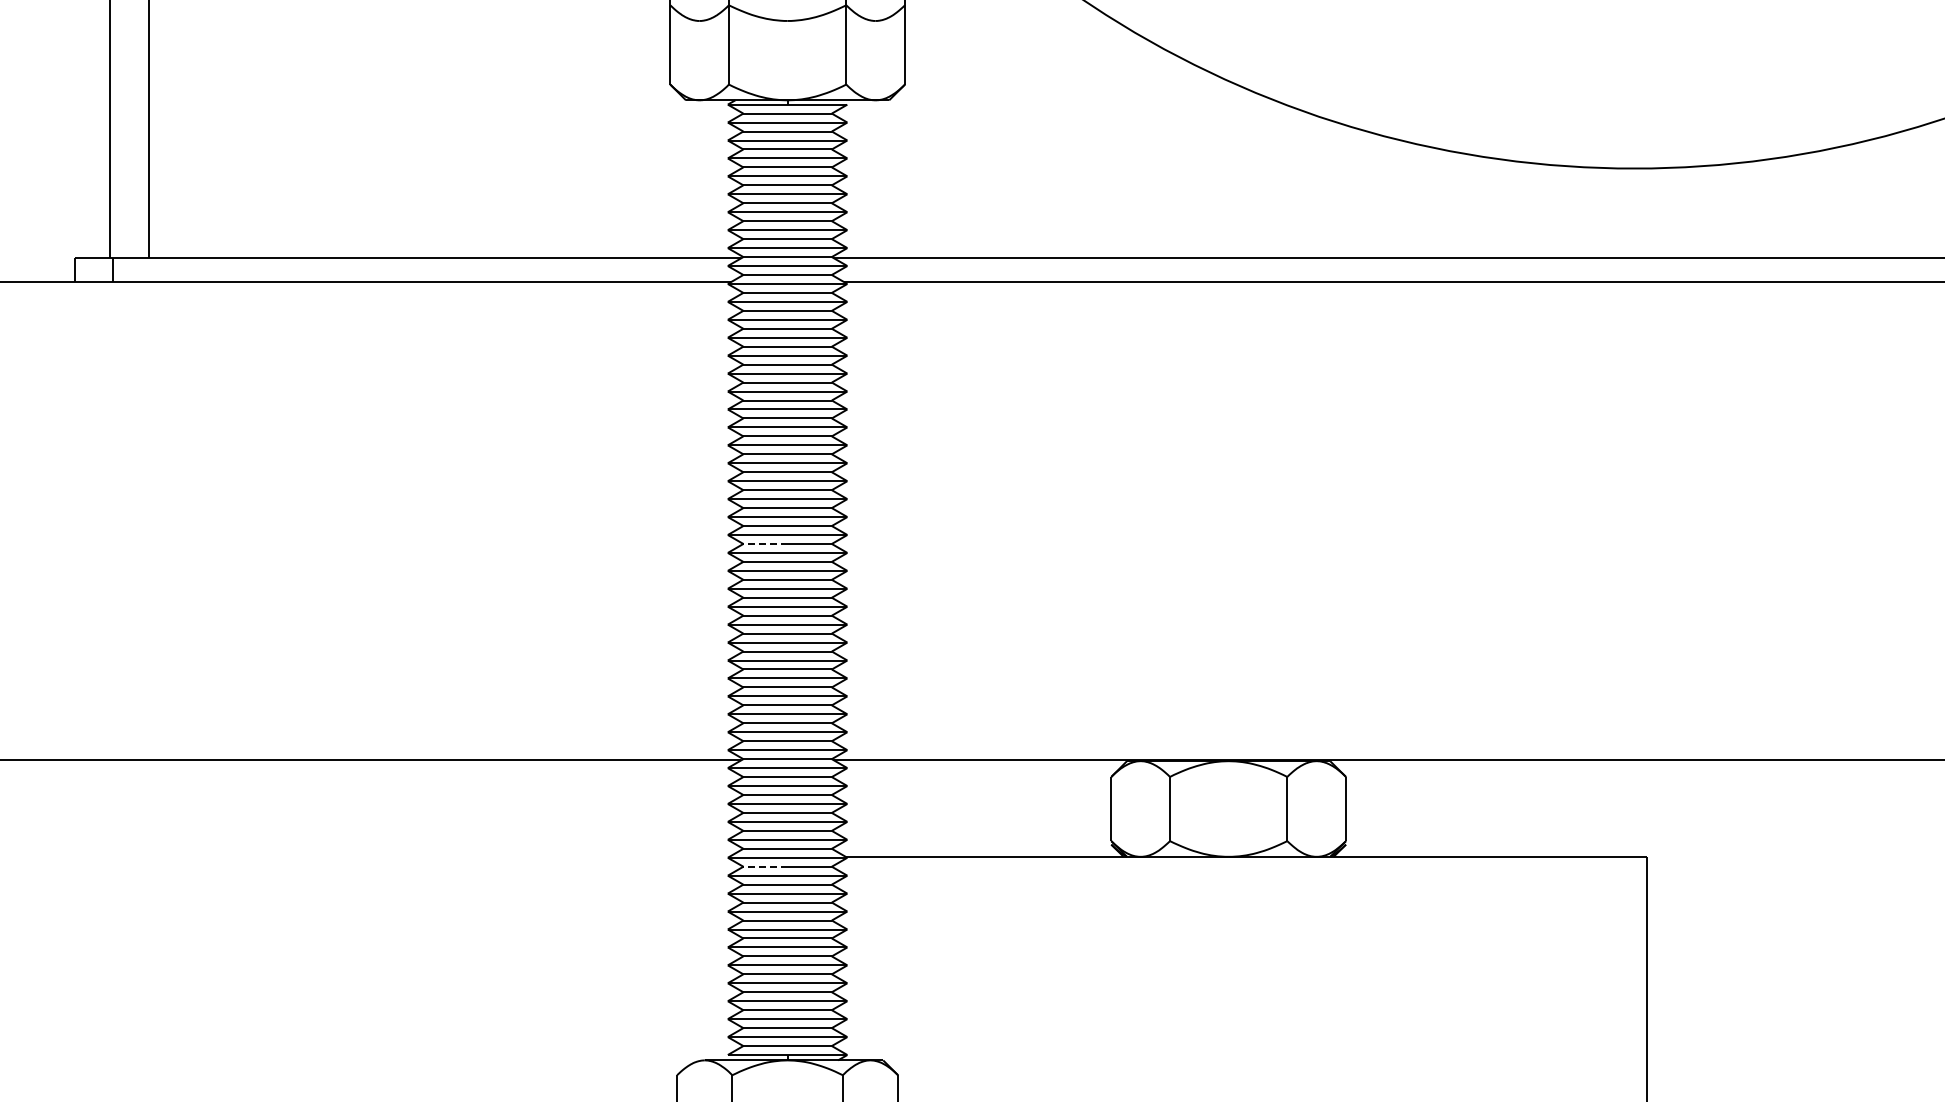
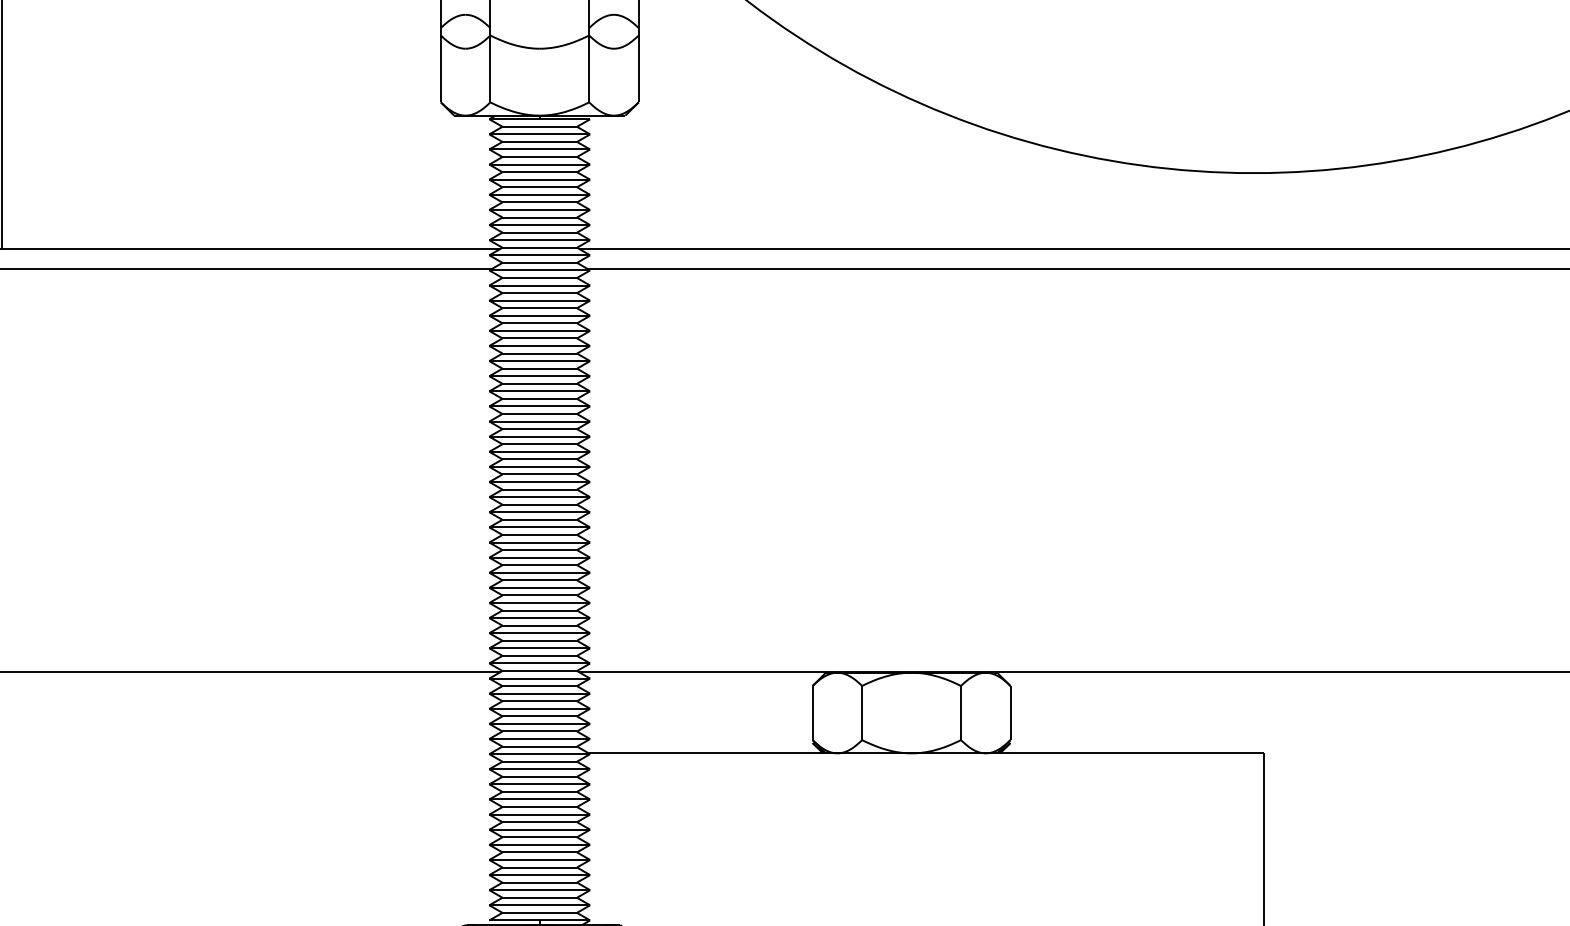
line: (765, 543) -> (521, 489), dashed -> solid
line: (765, 866) -> (521, 761), dashed -> solid

